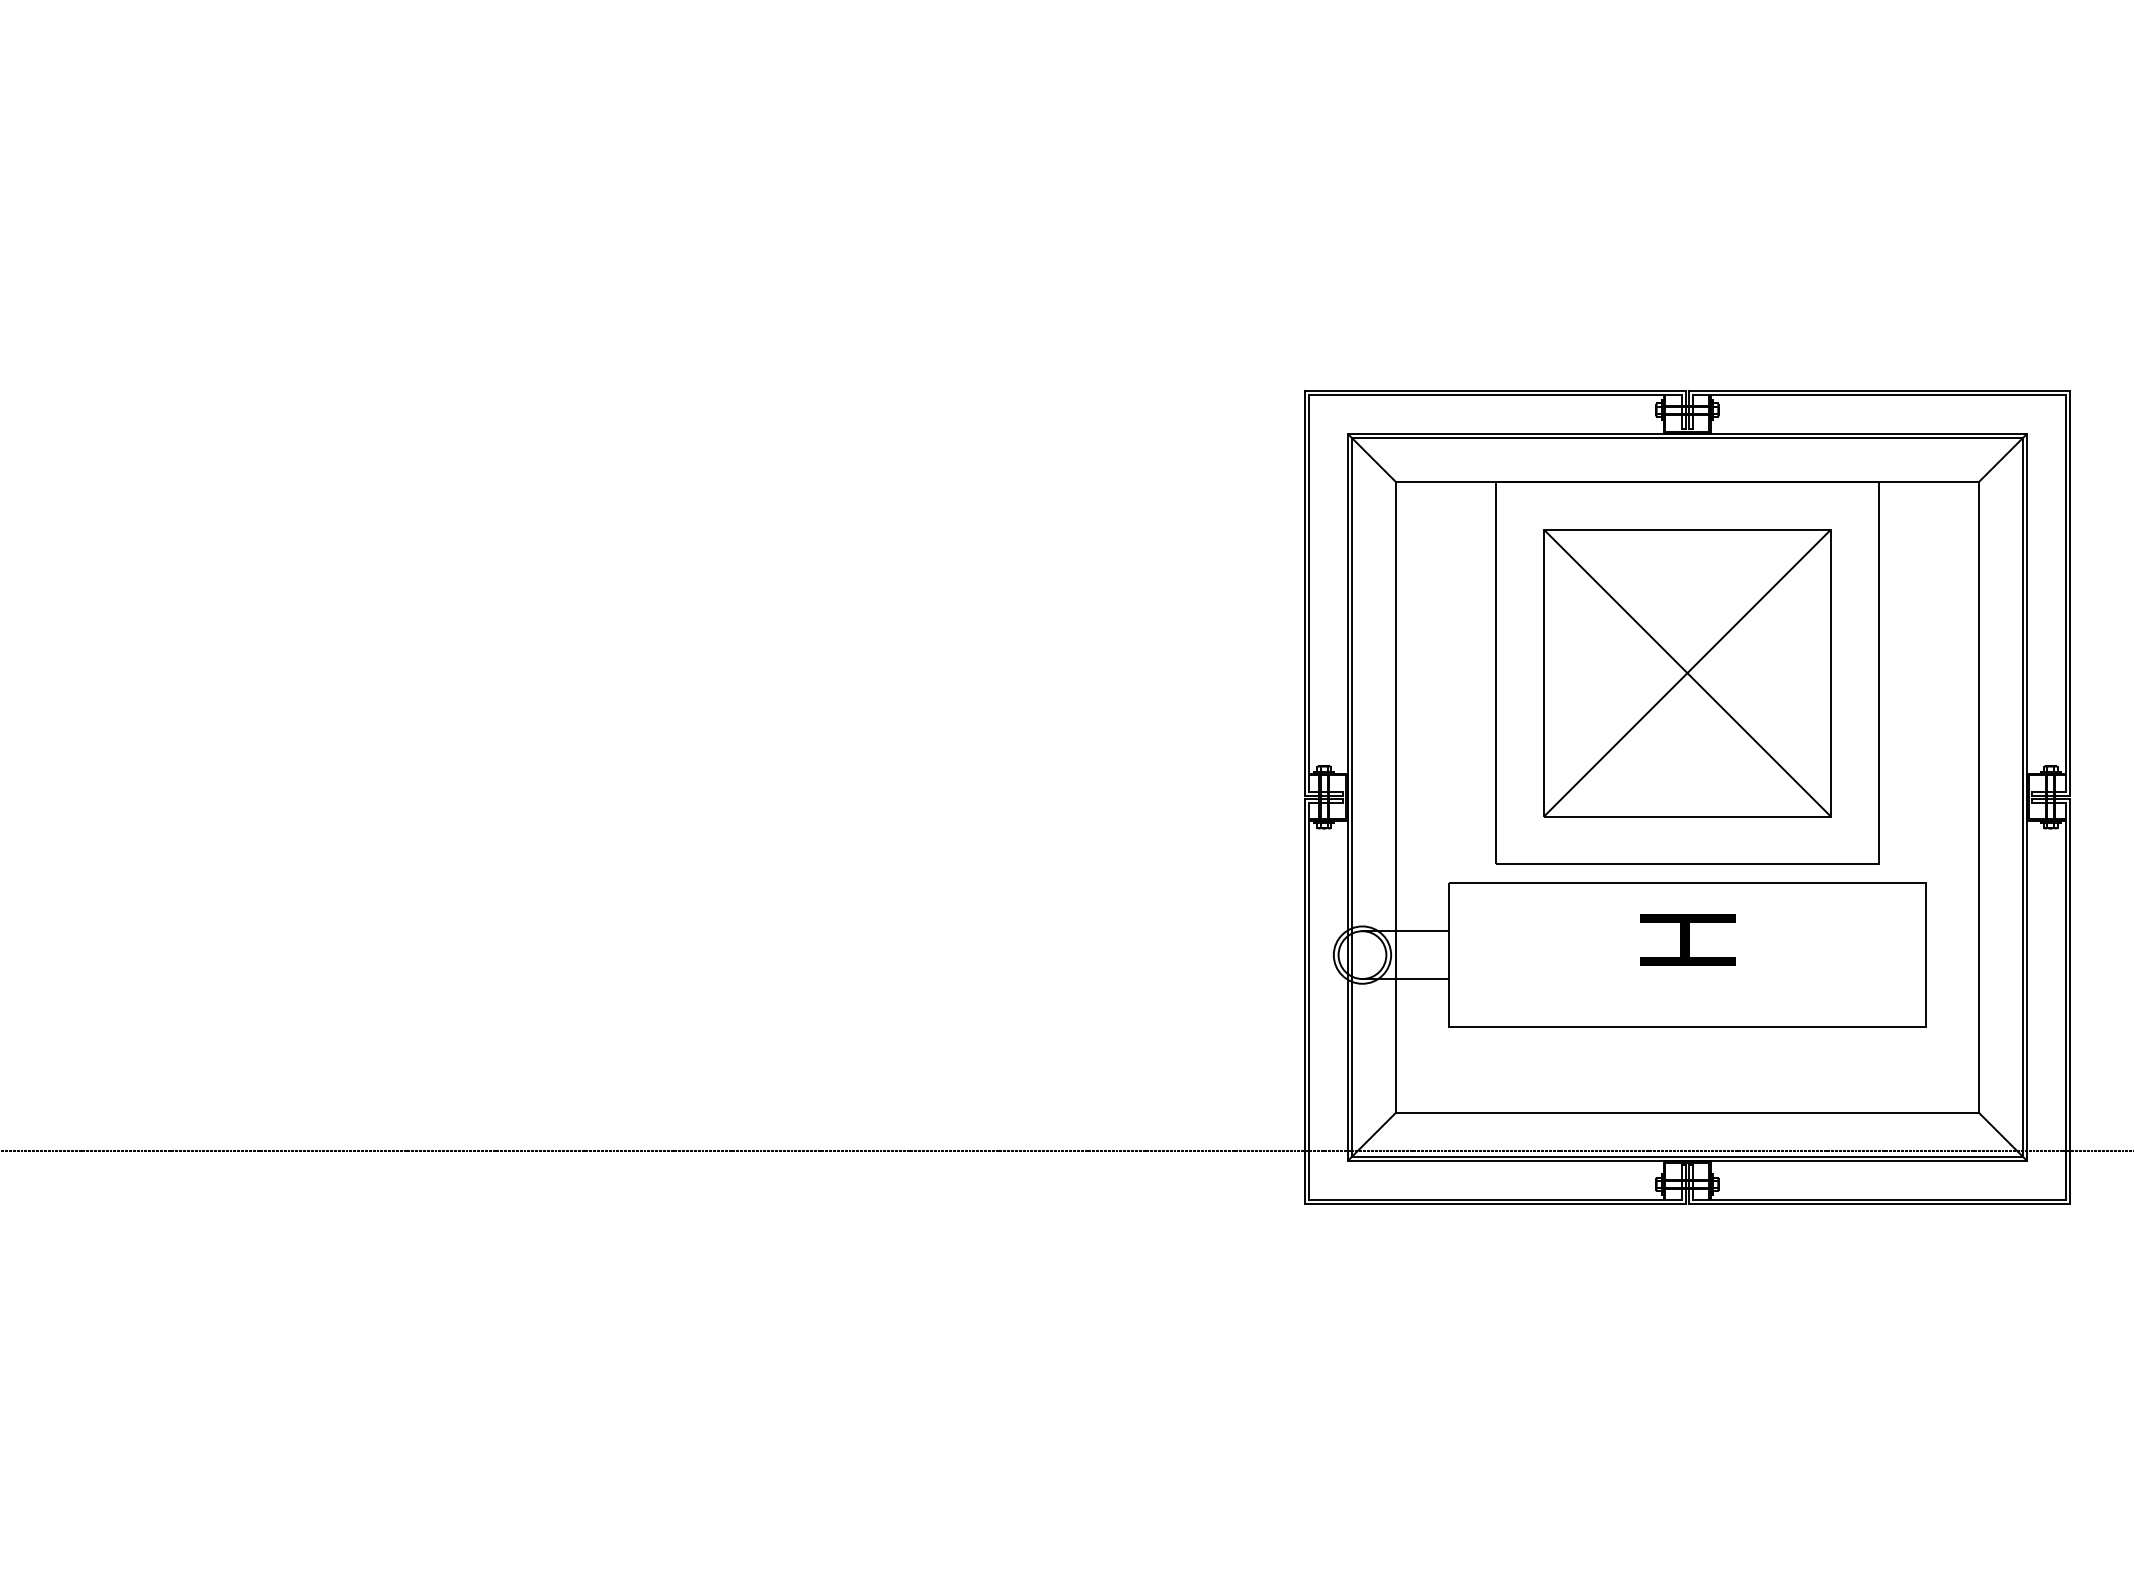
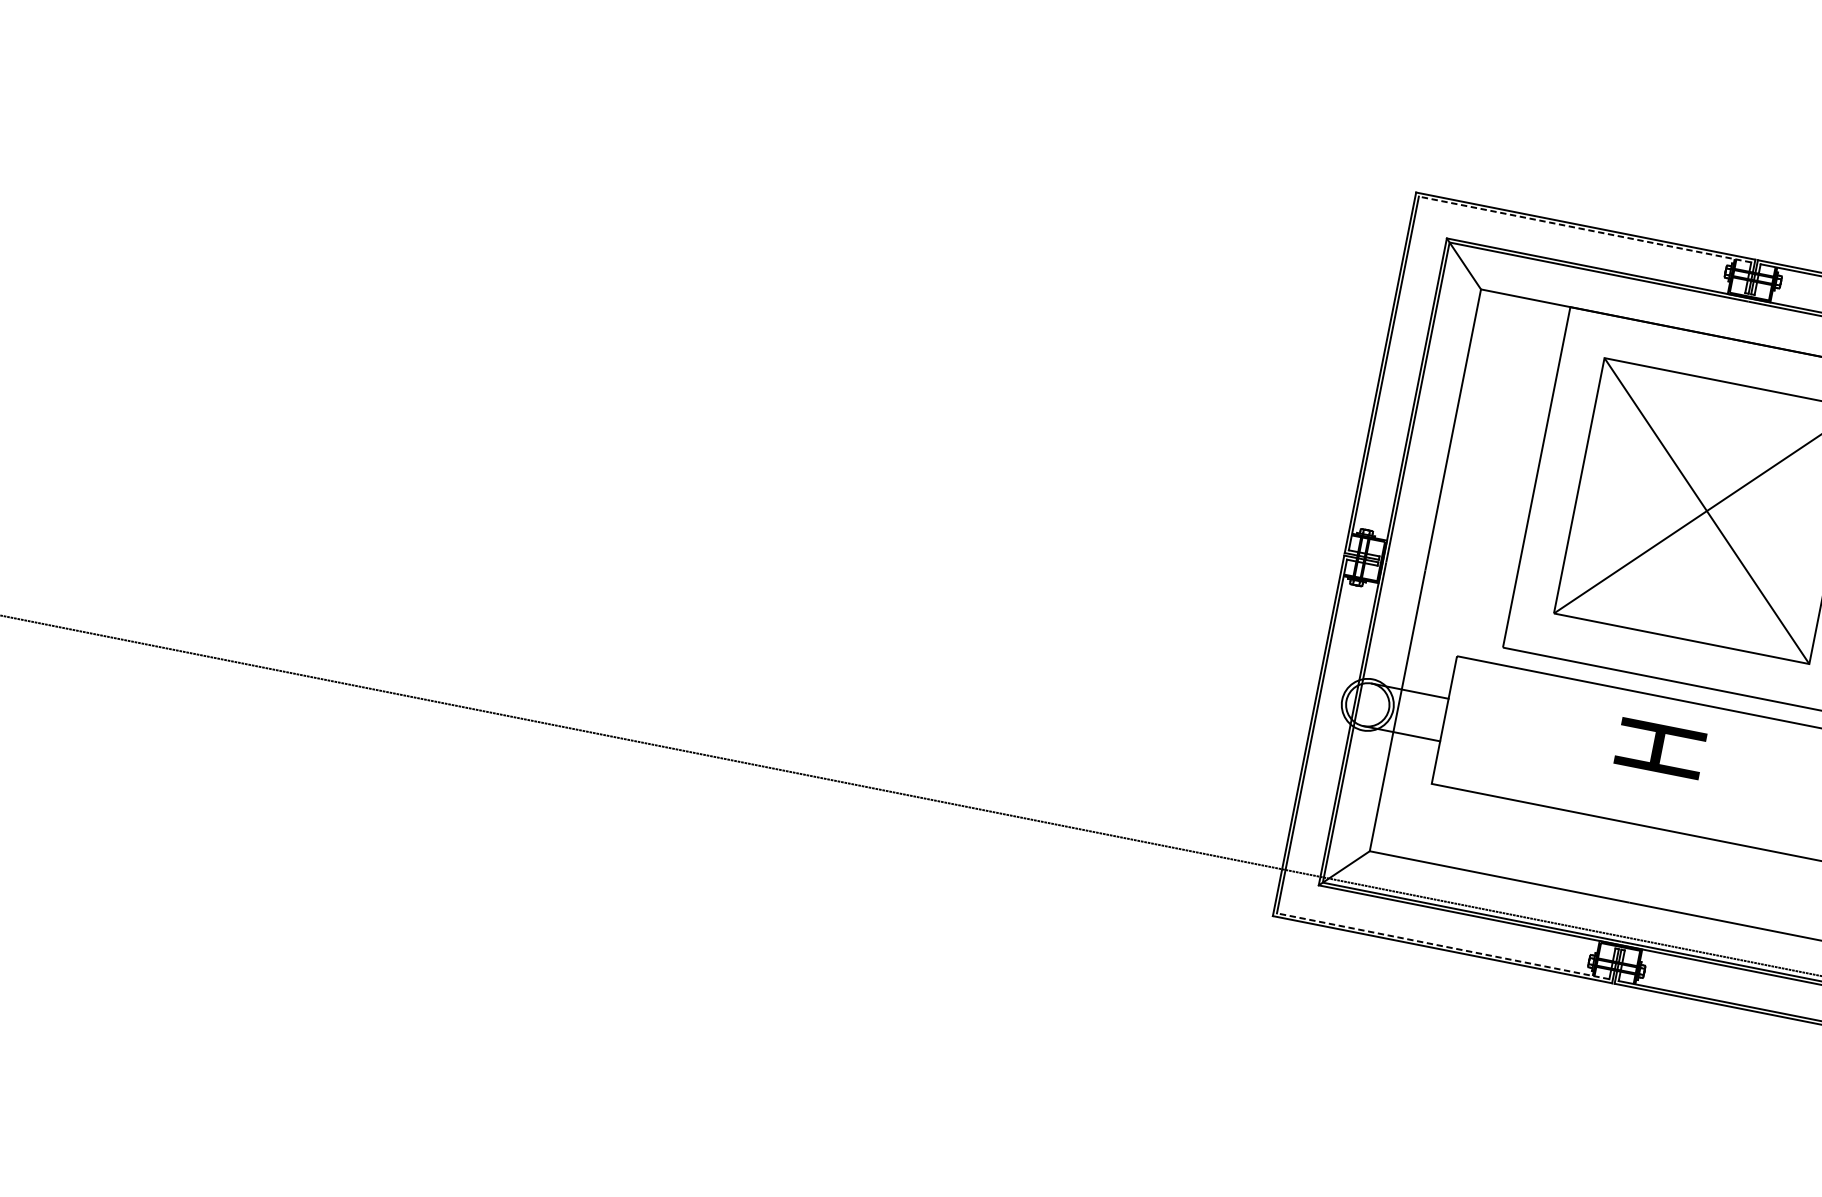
line: (1495, 395) -> (1584, 229), solid -> dashed
line: (1495, 1199) -> (1443, 945), solid -> dashed

